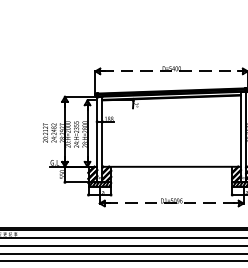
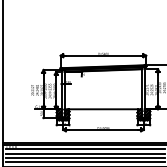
line: (171, 71) -> (103, 55), dashed -> solid
line: (171, 202) -> (103, 129), dashed -> solid

